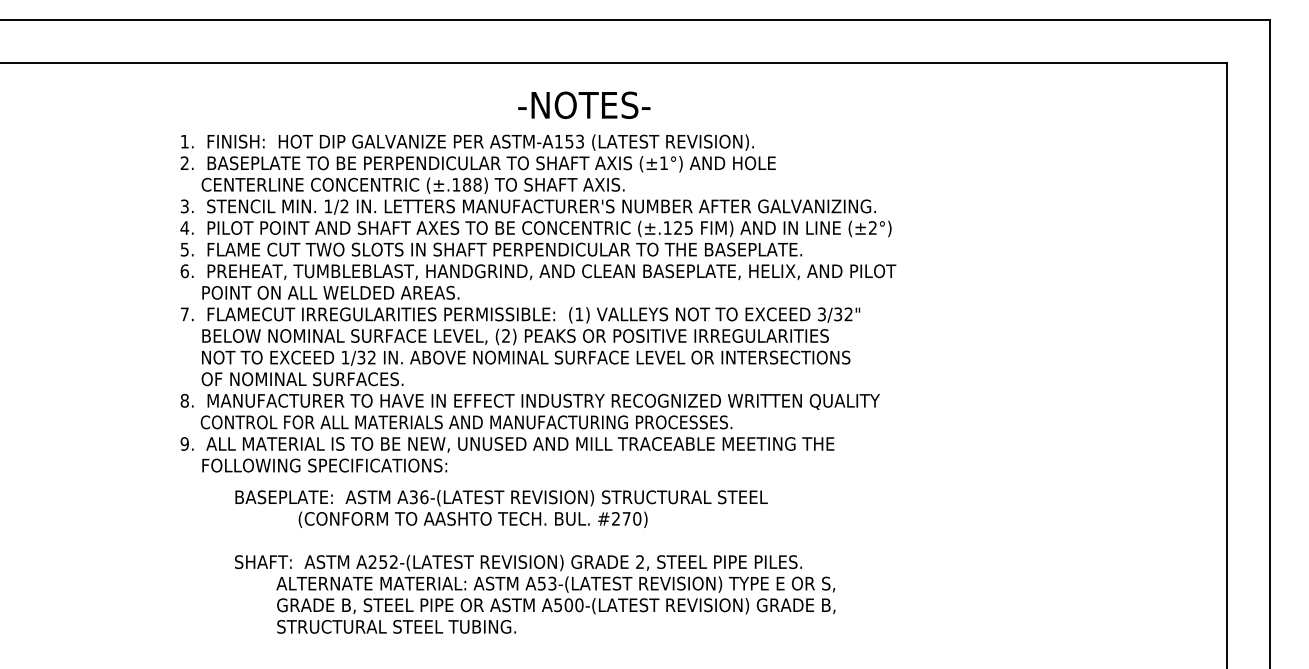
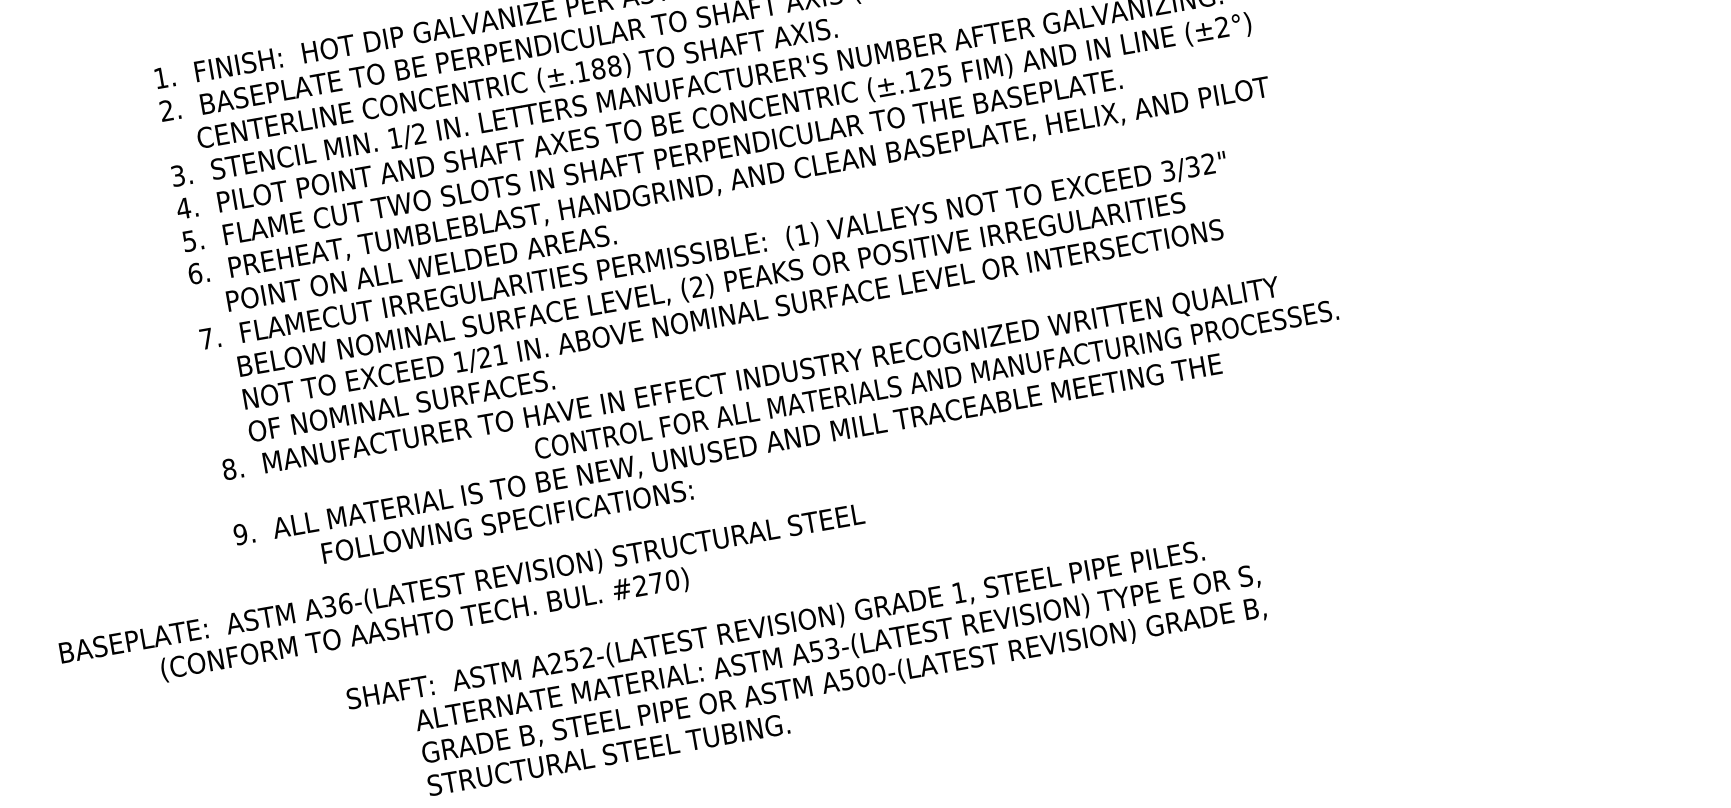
text: (366, 357) -> (492, 356), 1/32 -> 1/21
text: (466, 422) -> (936, 379), moved
text: (324, 465) -> (507, 521), moved
text: (501, 508) -> (464, 600), moved
text: (639, 561) -> (957, 592), 2, -> 1,

